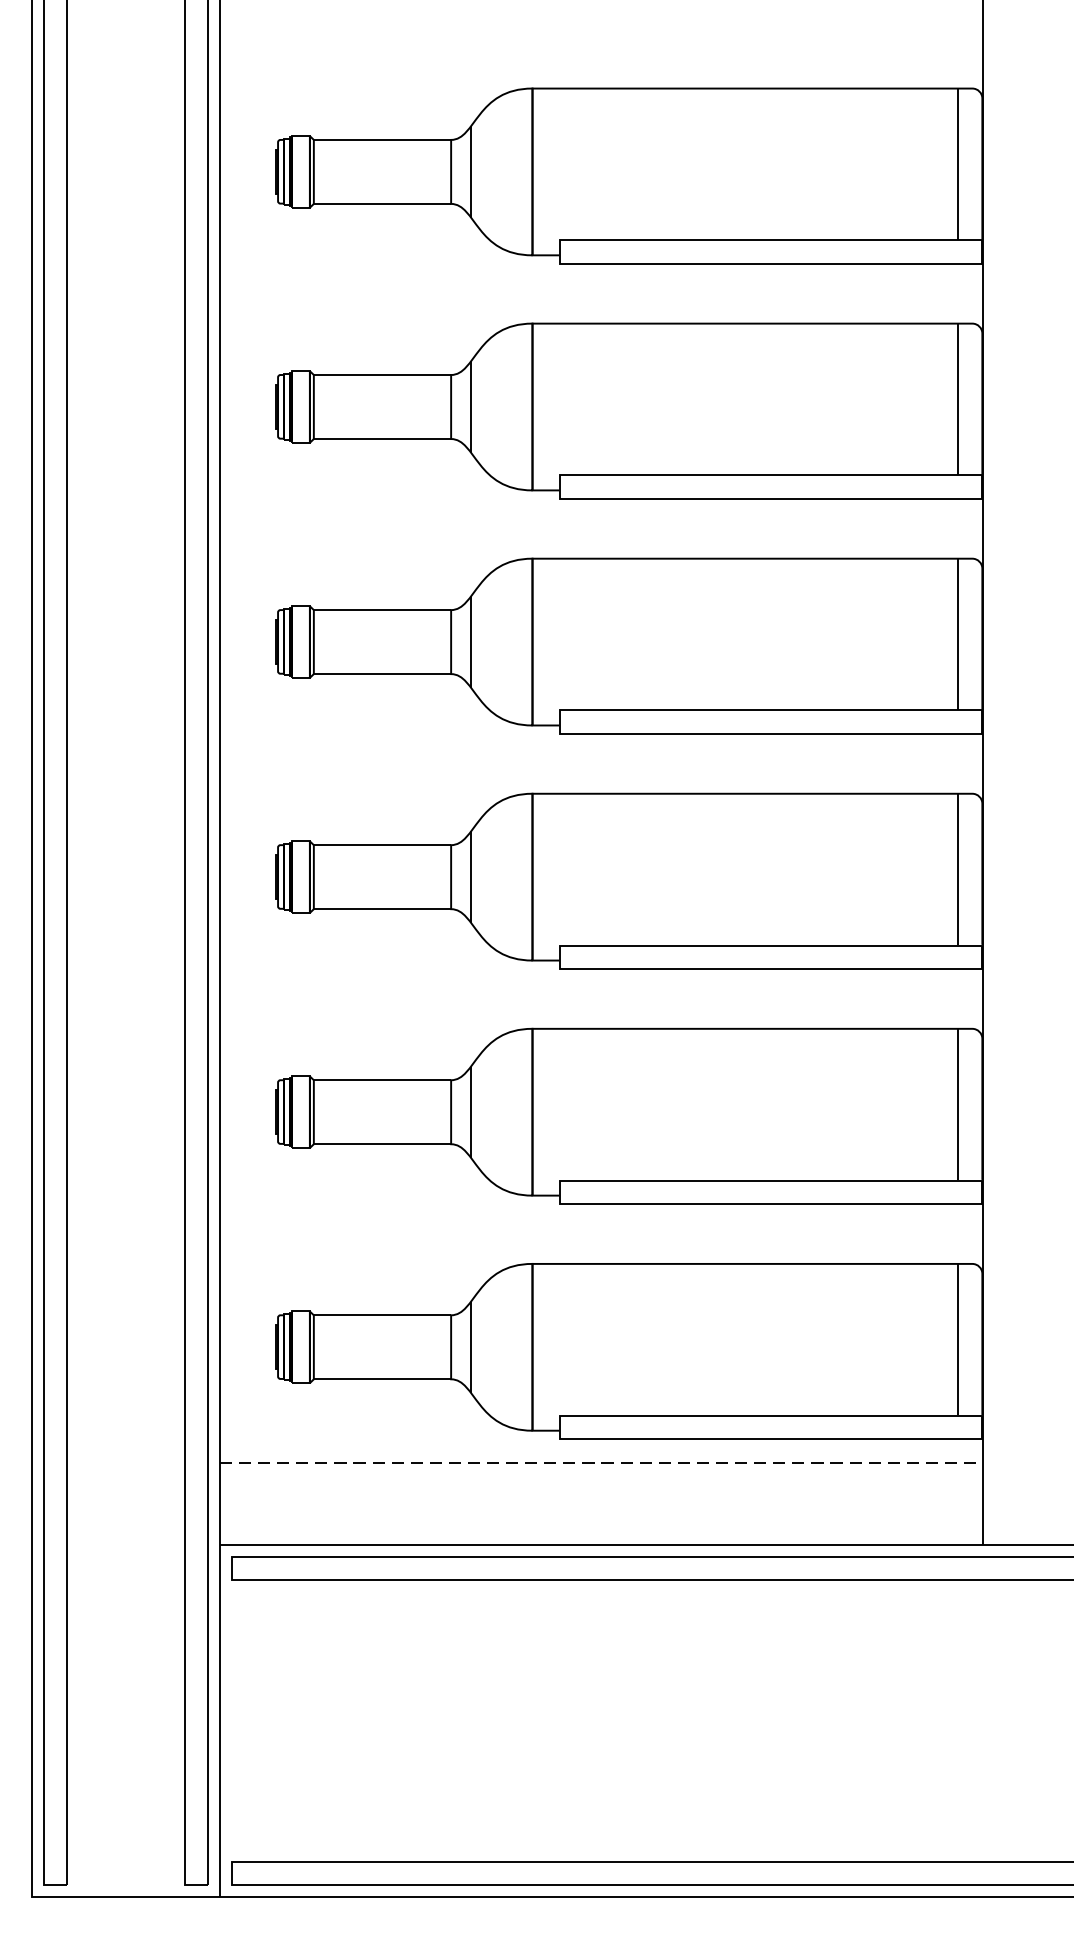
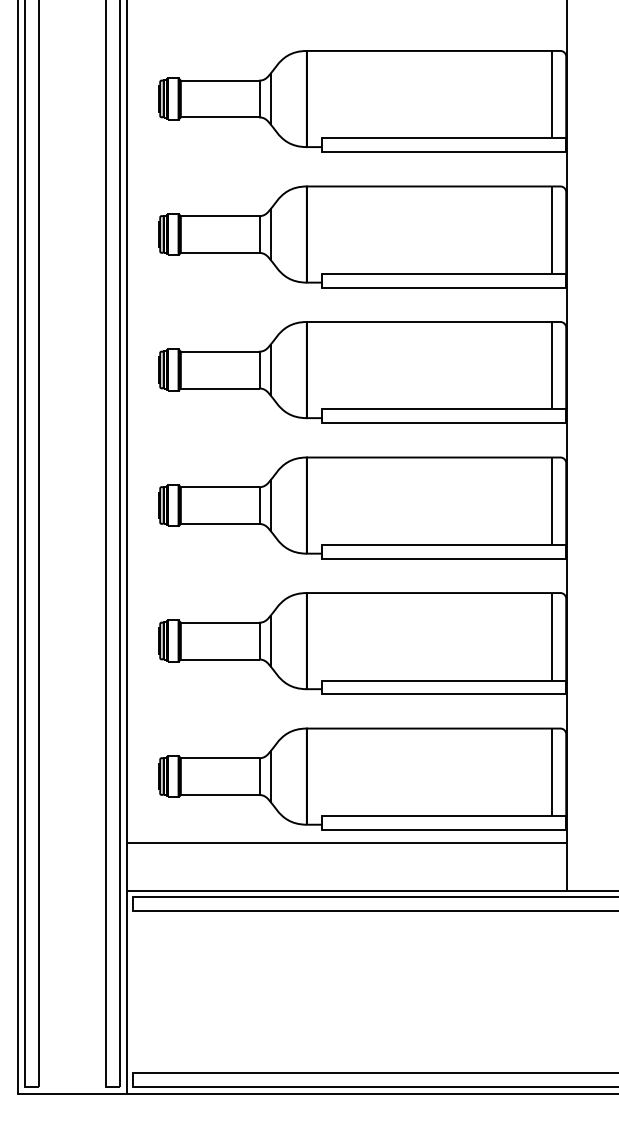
line: (602, 1463) -> (347, 843), dashed -> solid

